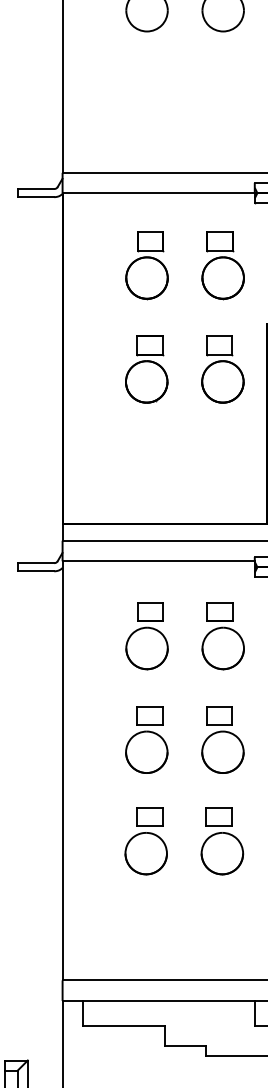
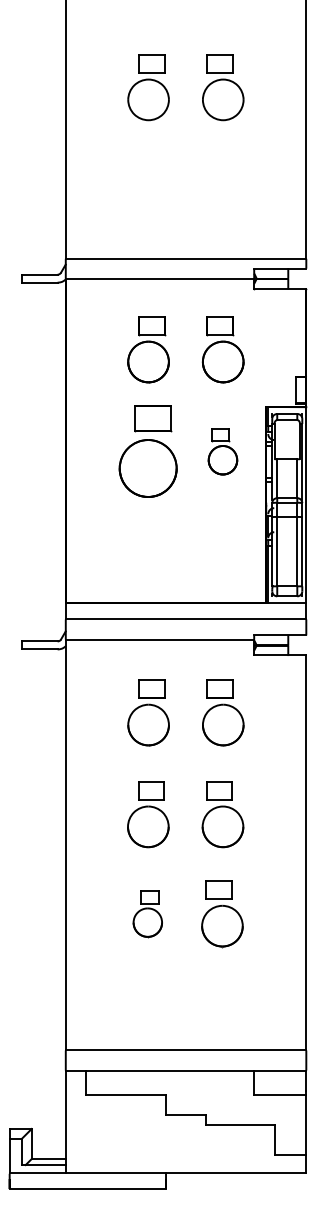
part: (146, 369) -> (148, 451), size x1.4
part: (222, 369) -> (222, 451), size x0.7
part: (145, 841) -> (147, 914), size x0.7

